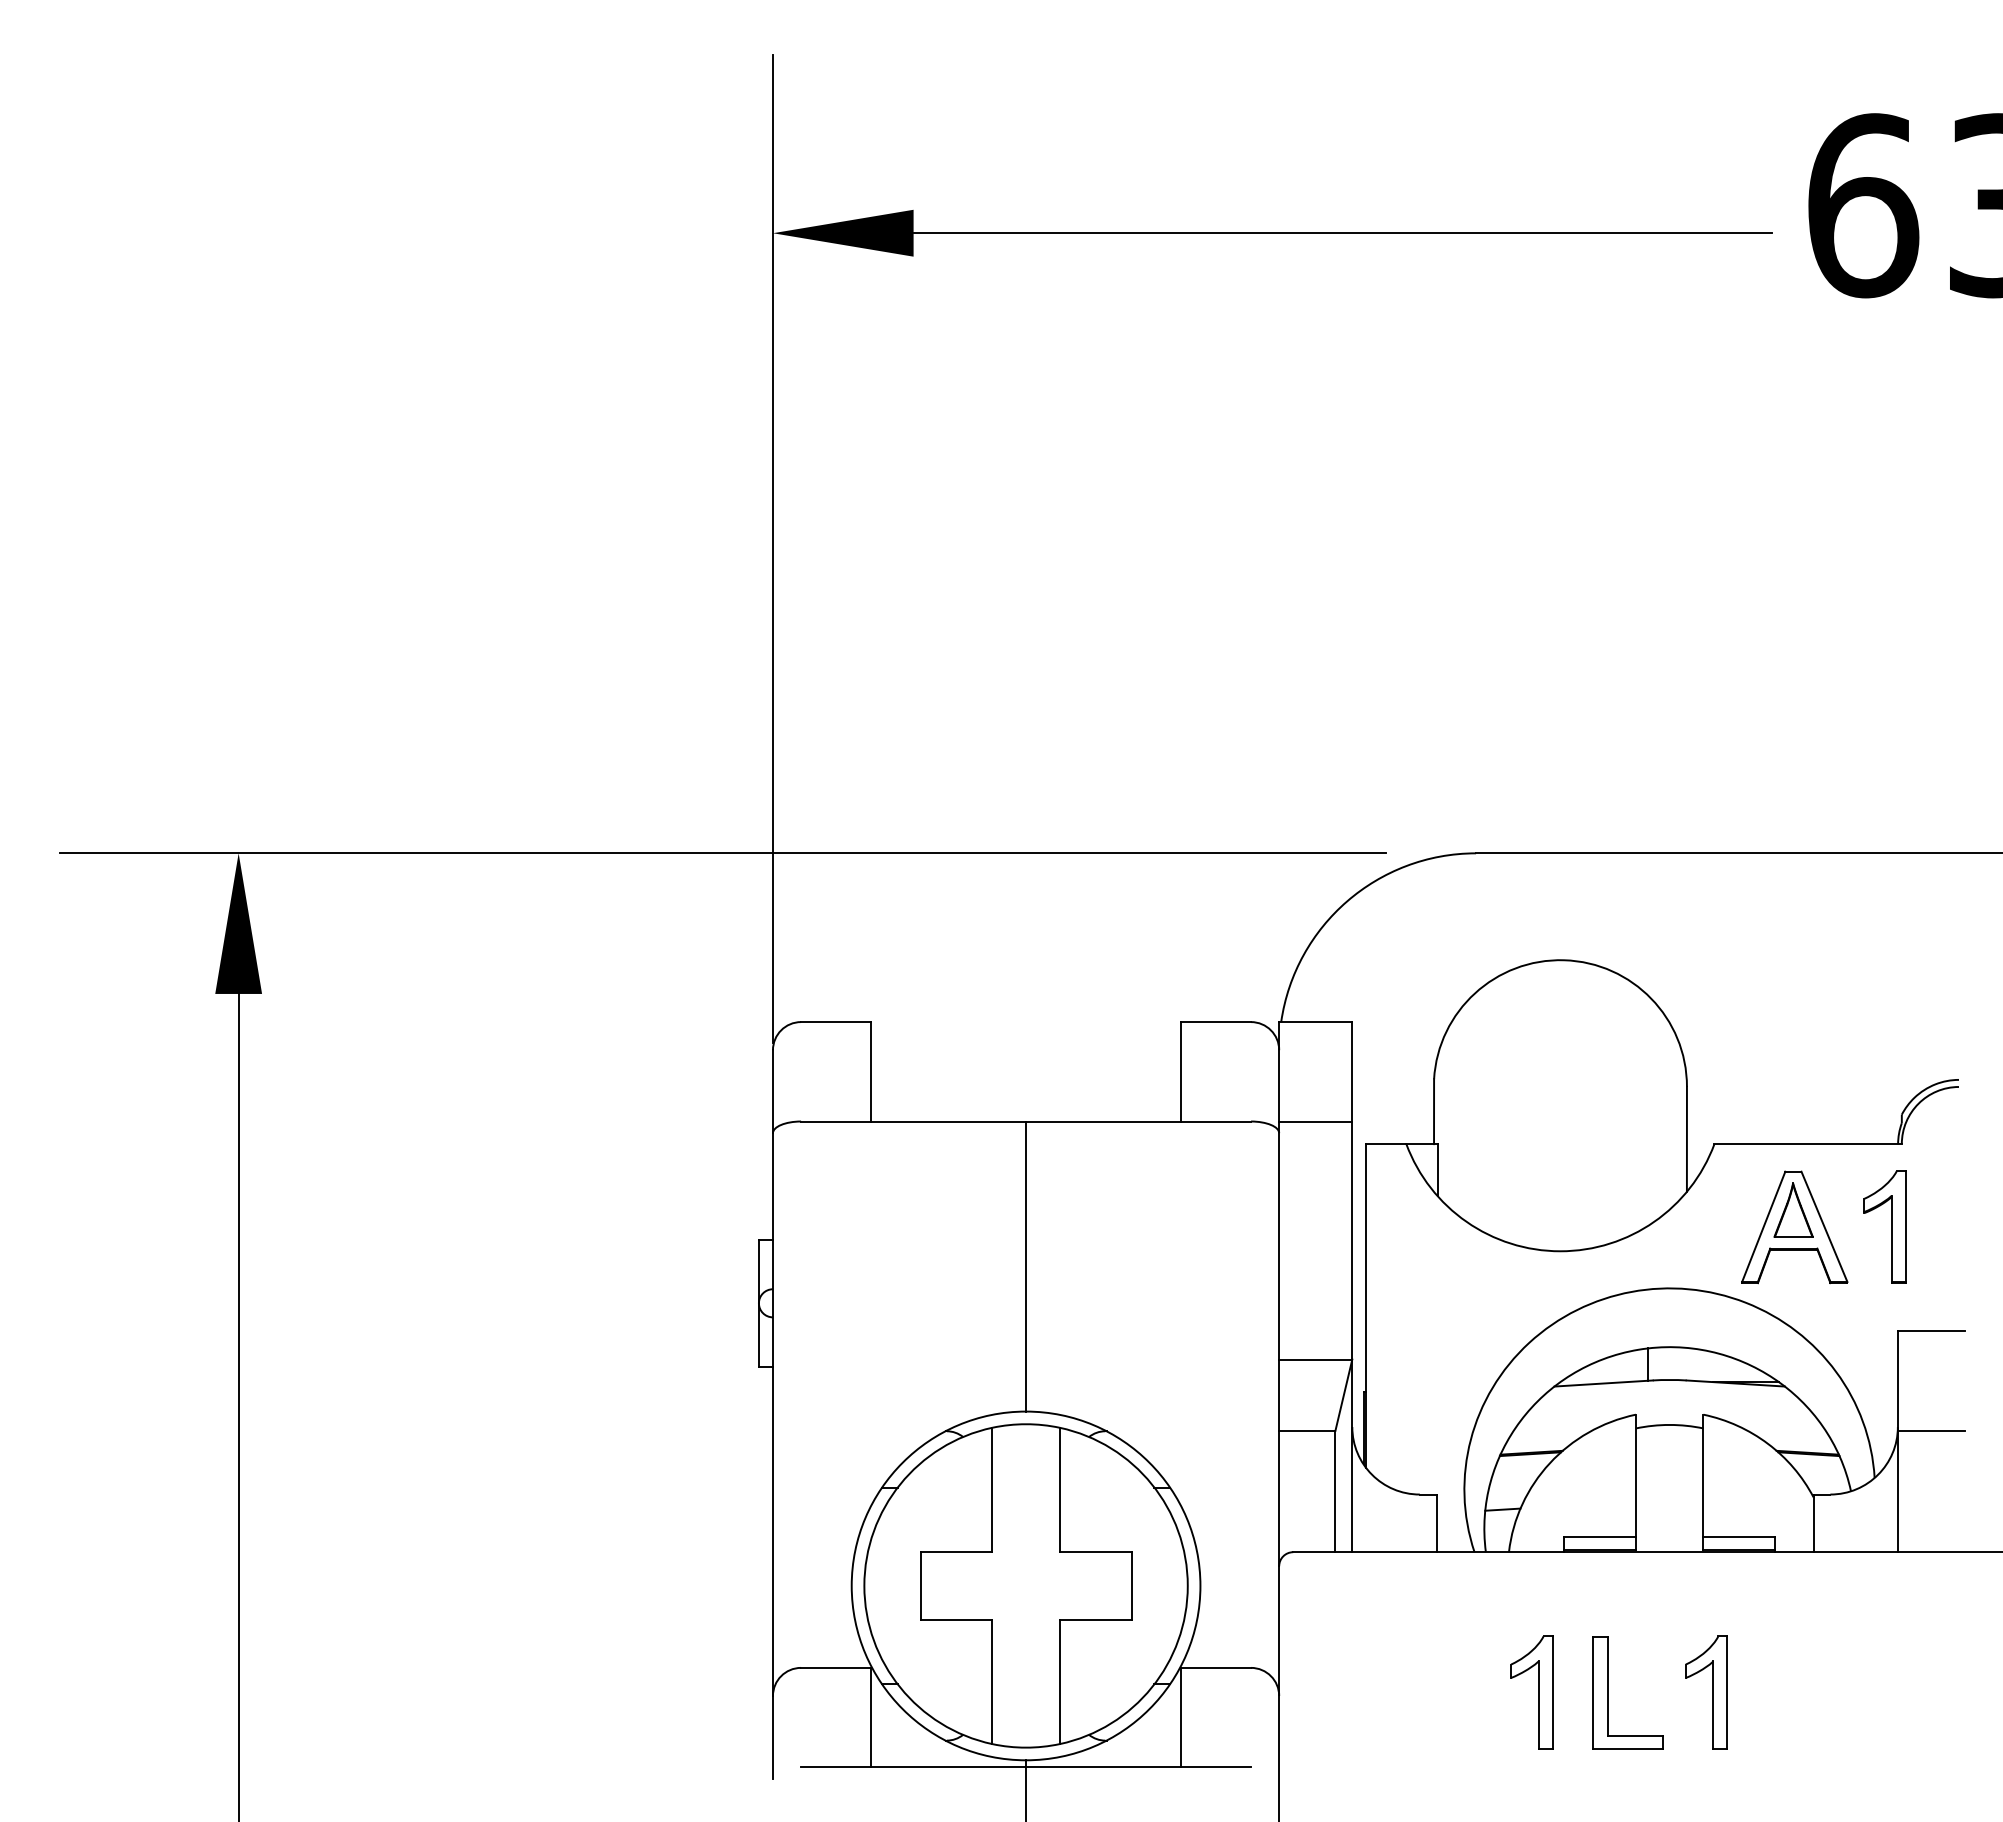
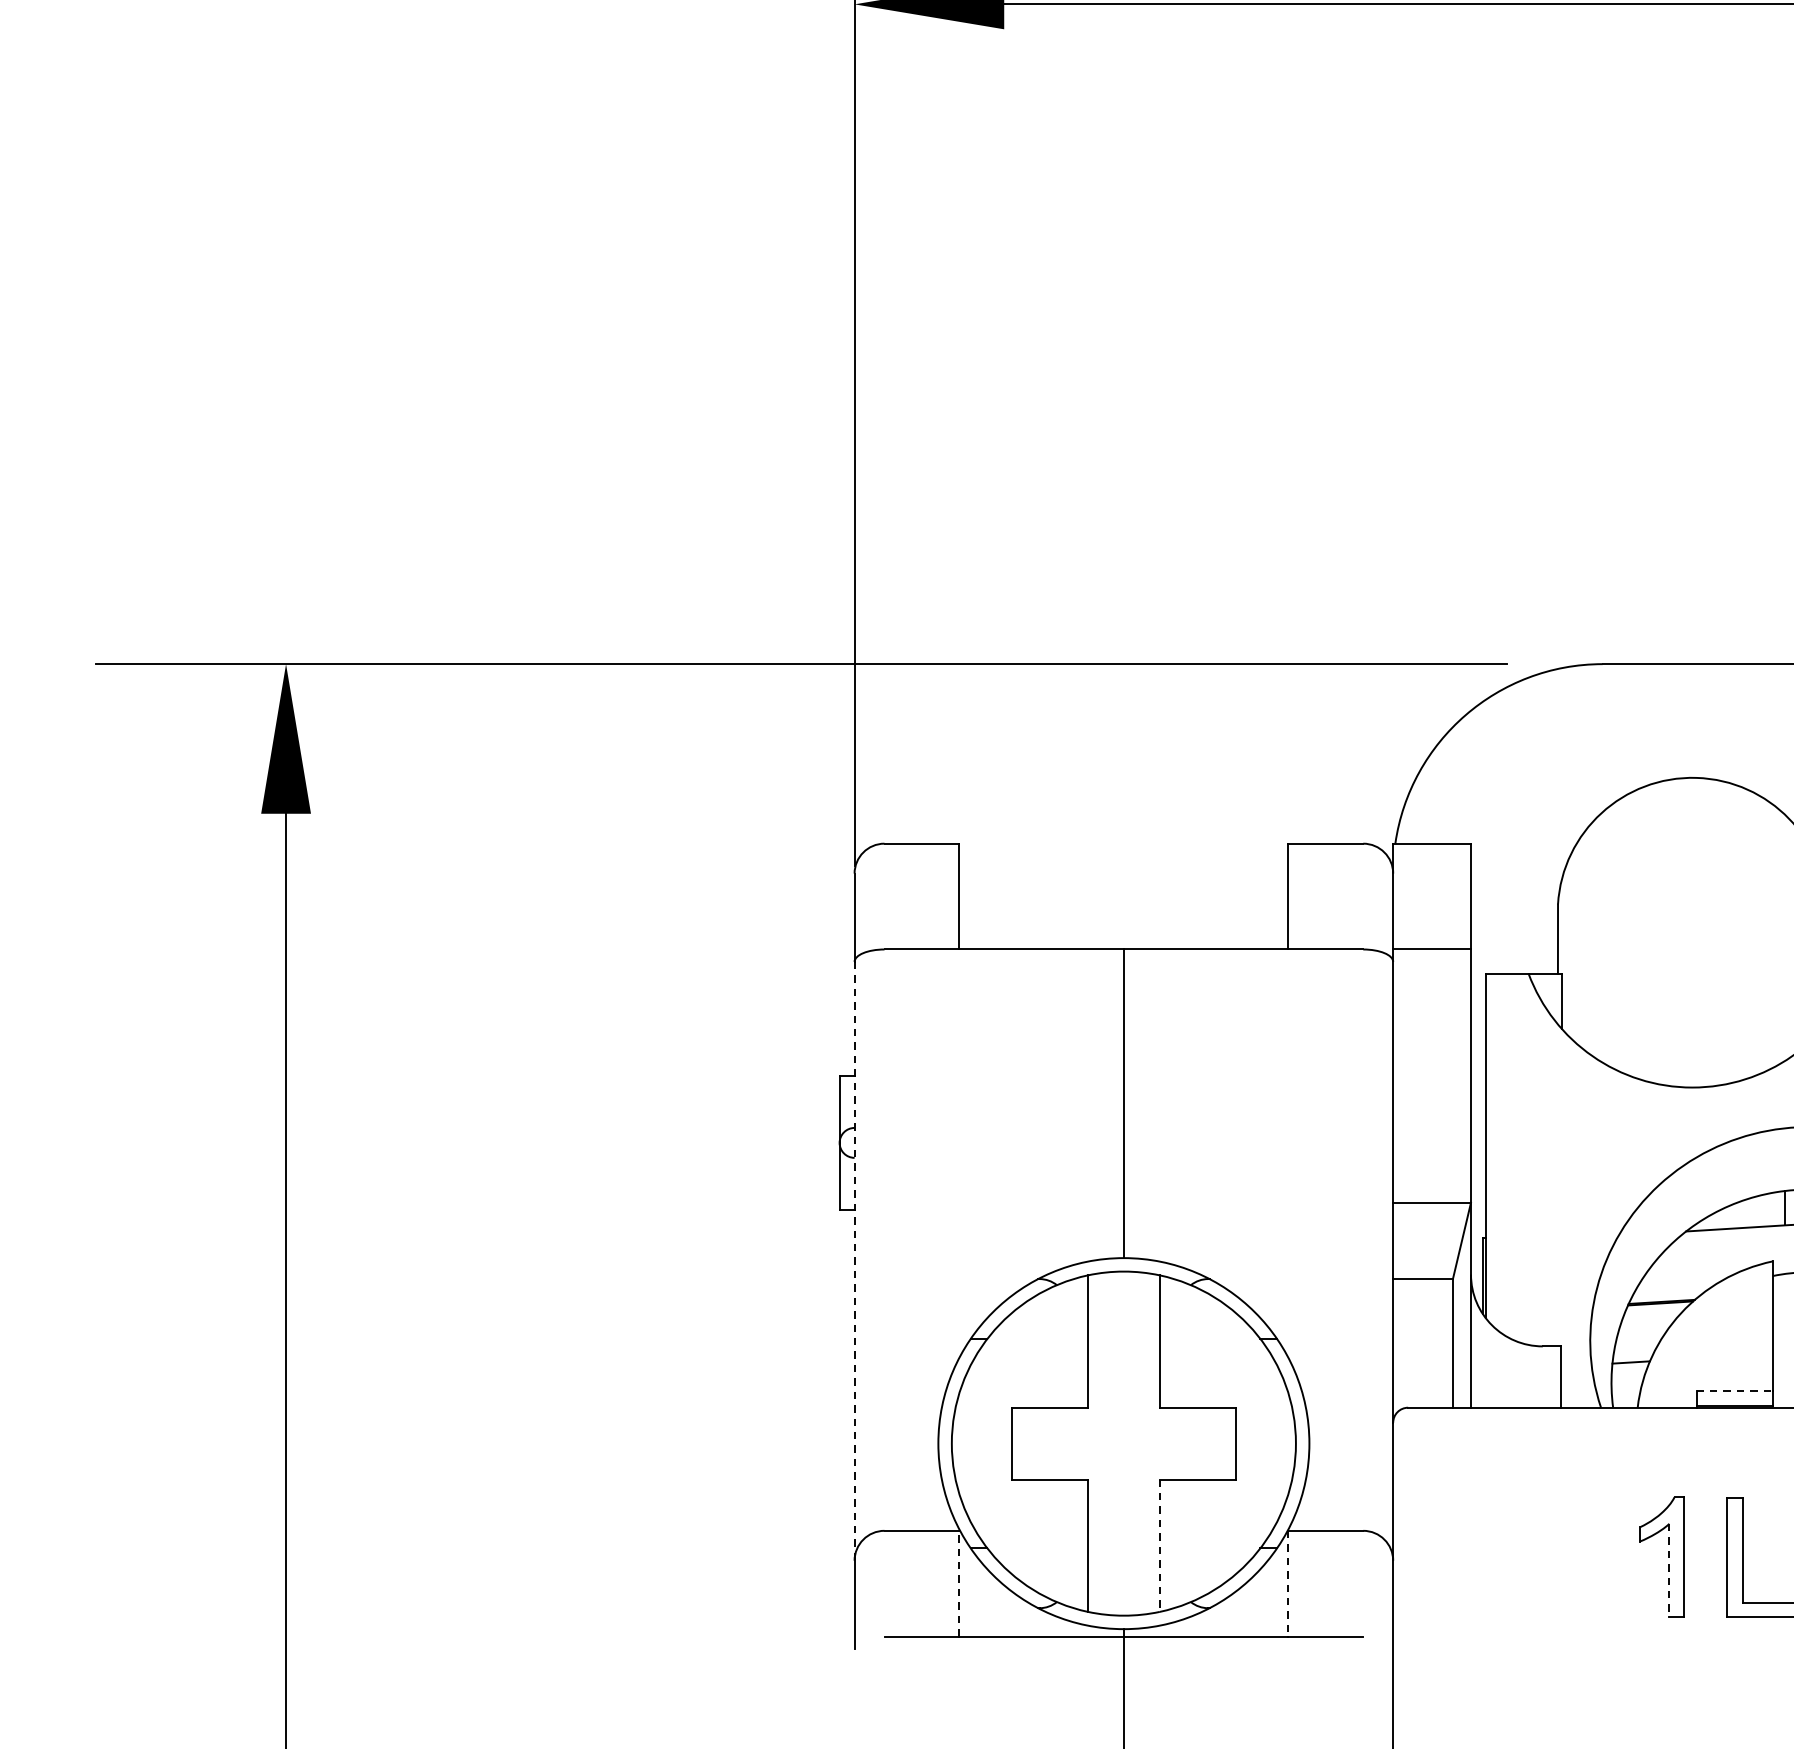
line: (772, 1415) -> (854, 1262), solid -> dashed
line: (1600, 1536) -> (1735, 1391), solid -> dashed
line: (1059, 1682) -> (1159, 1546), solid -> dashed
line: (1538, 1705) -> (1669, 1570), solid -> dashed
line: (871, 1717) -> (959, 1583), solid -> dashed
line: (1180, 1717) -> (1288, 1583), solid -> dashed

